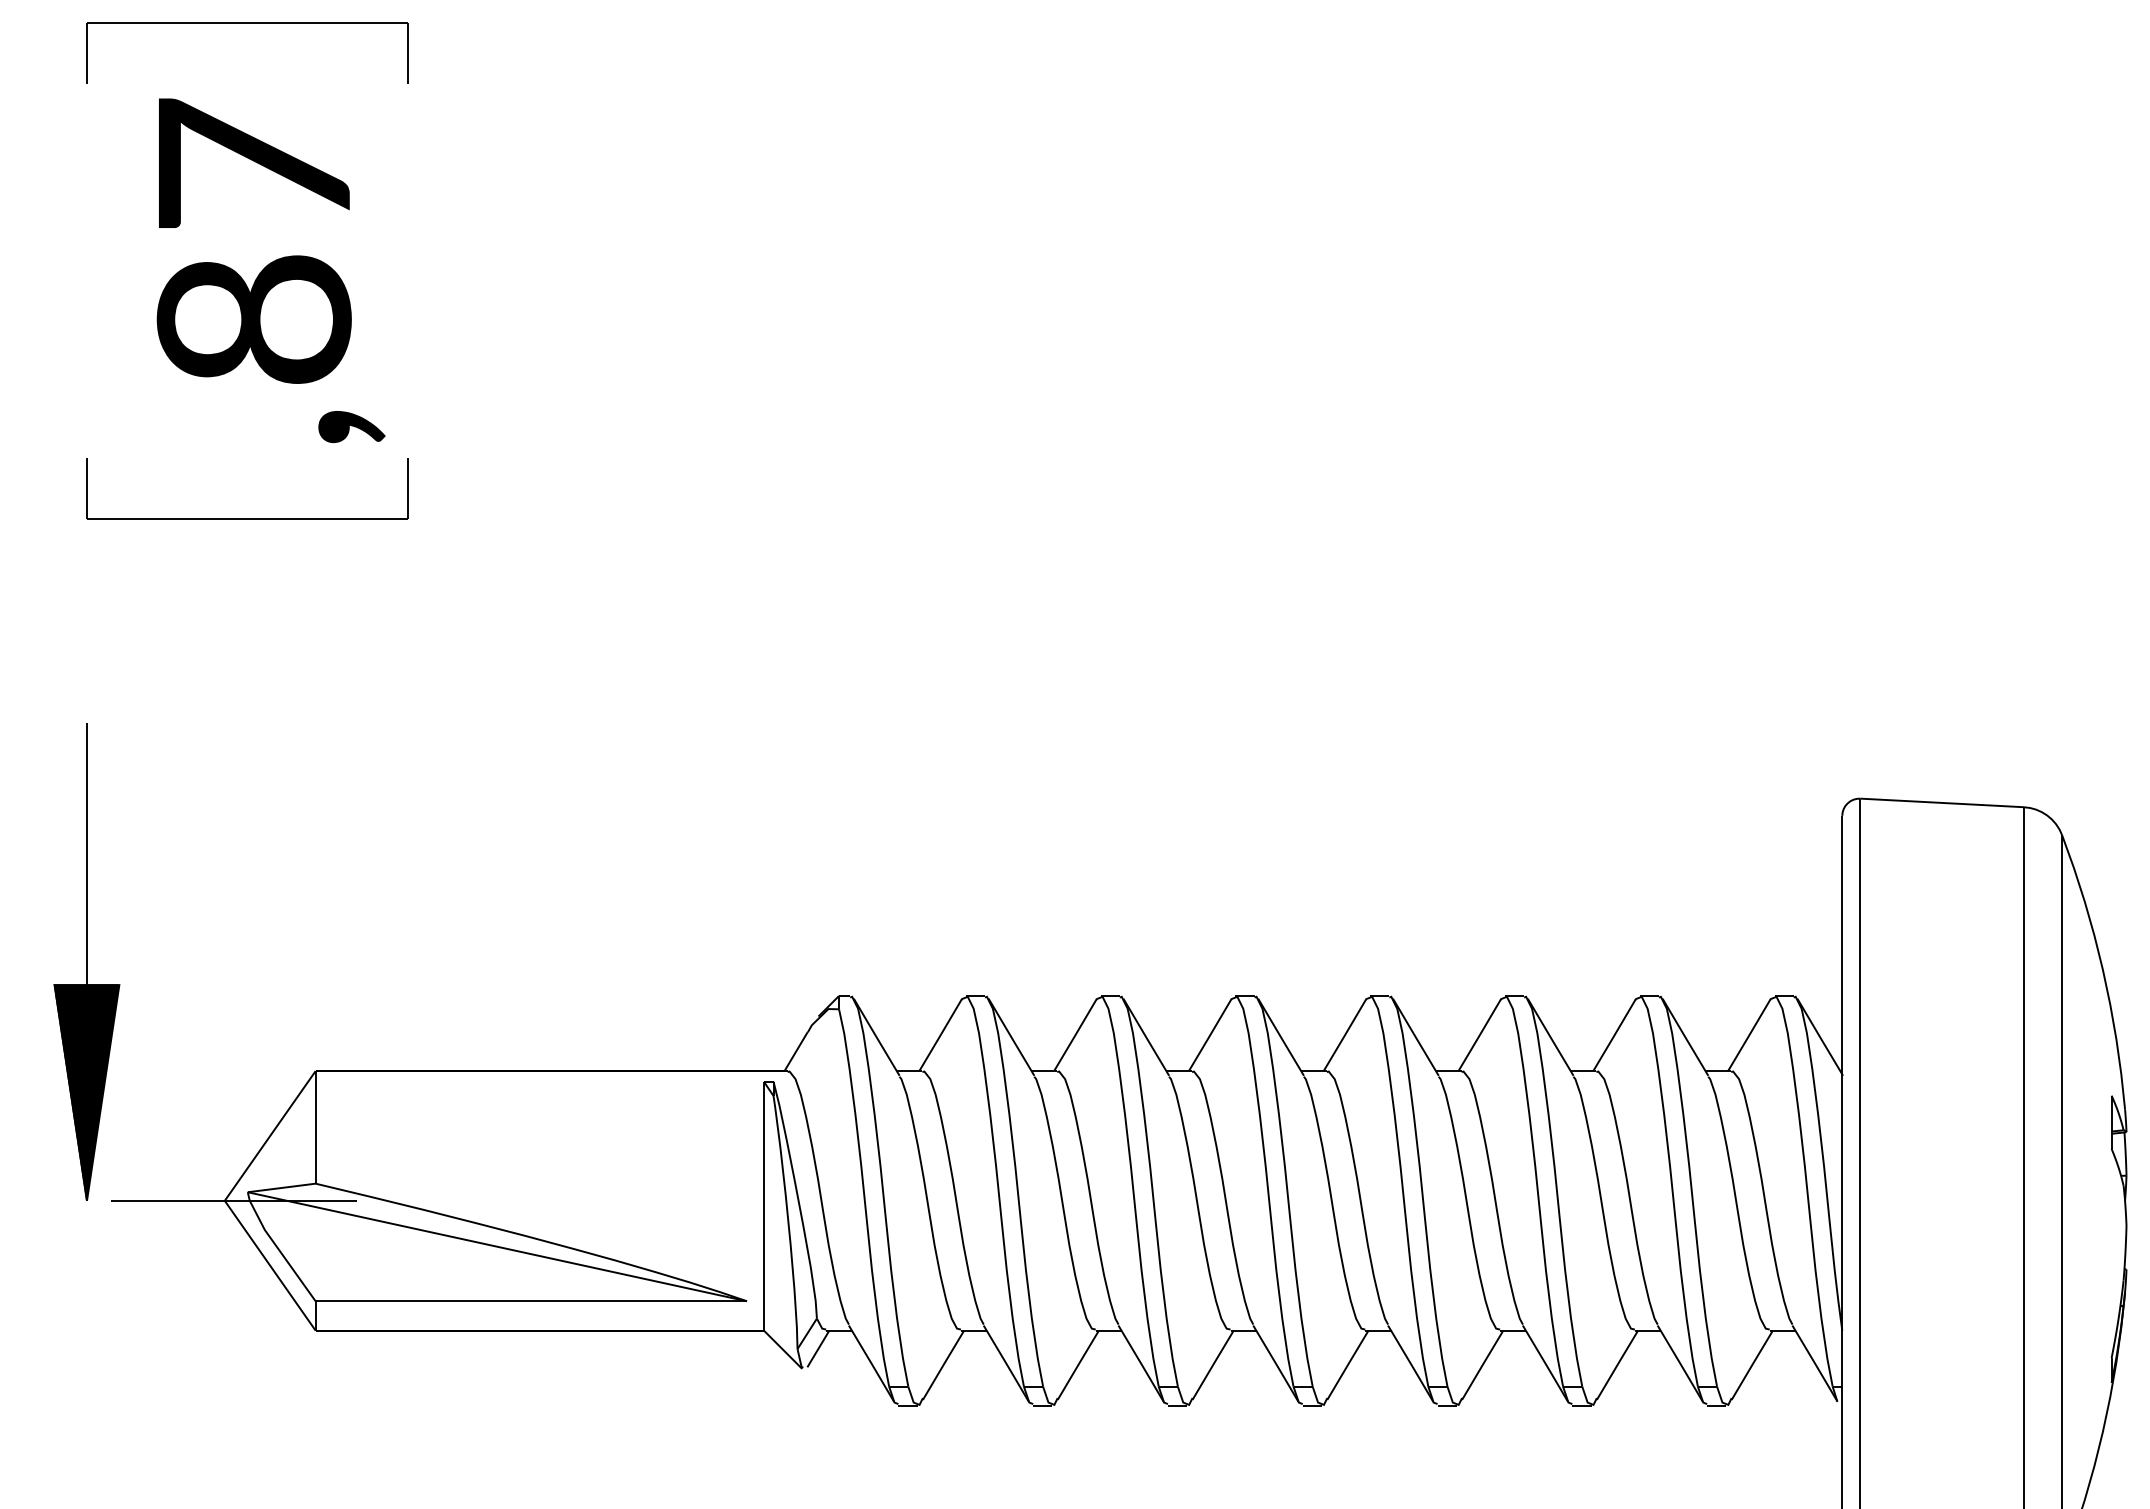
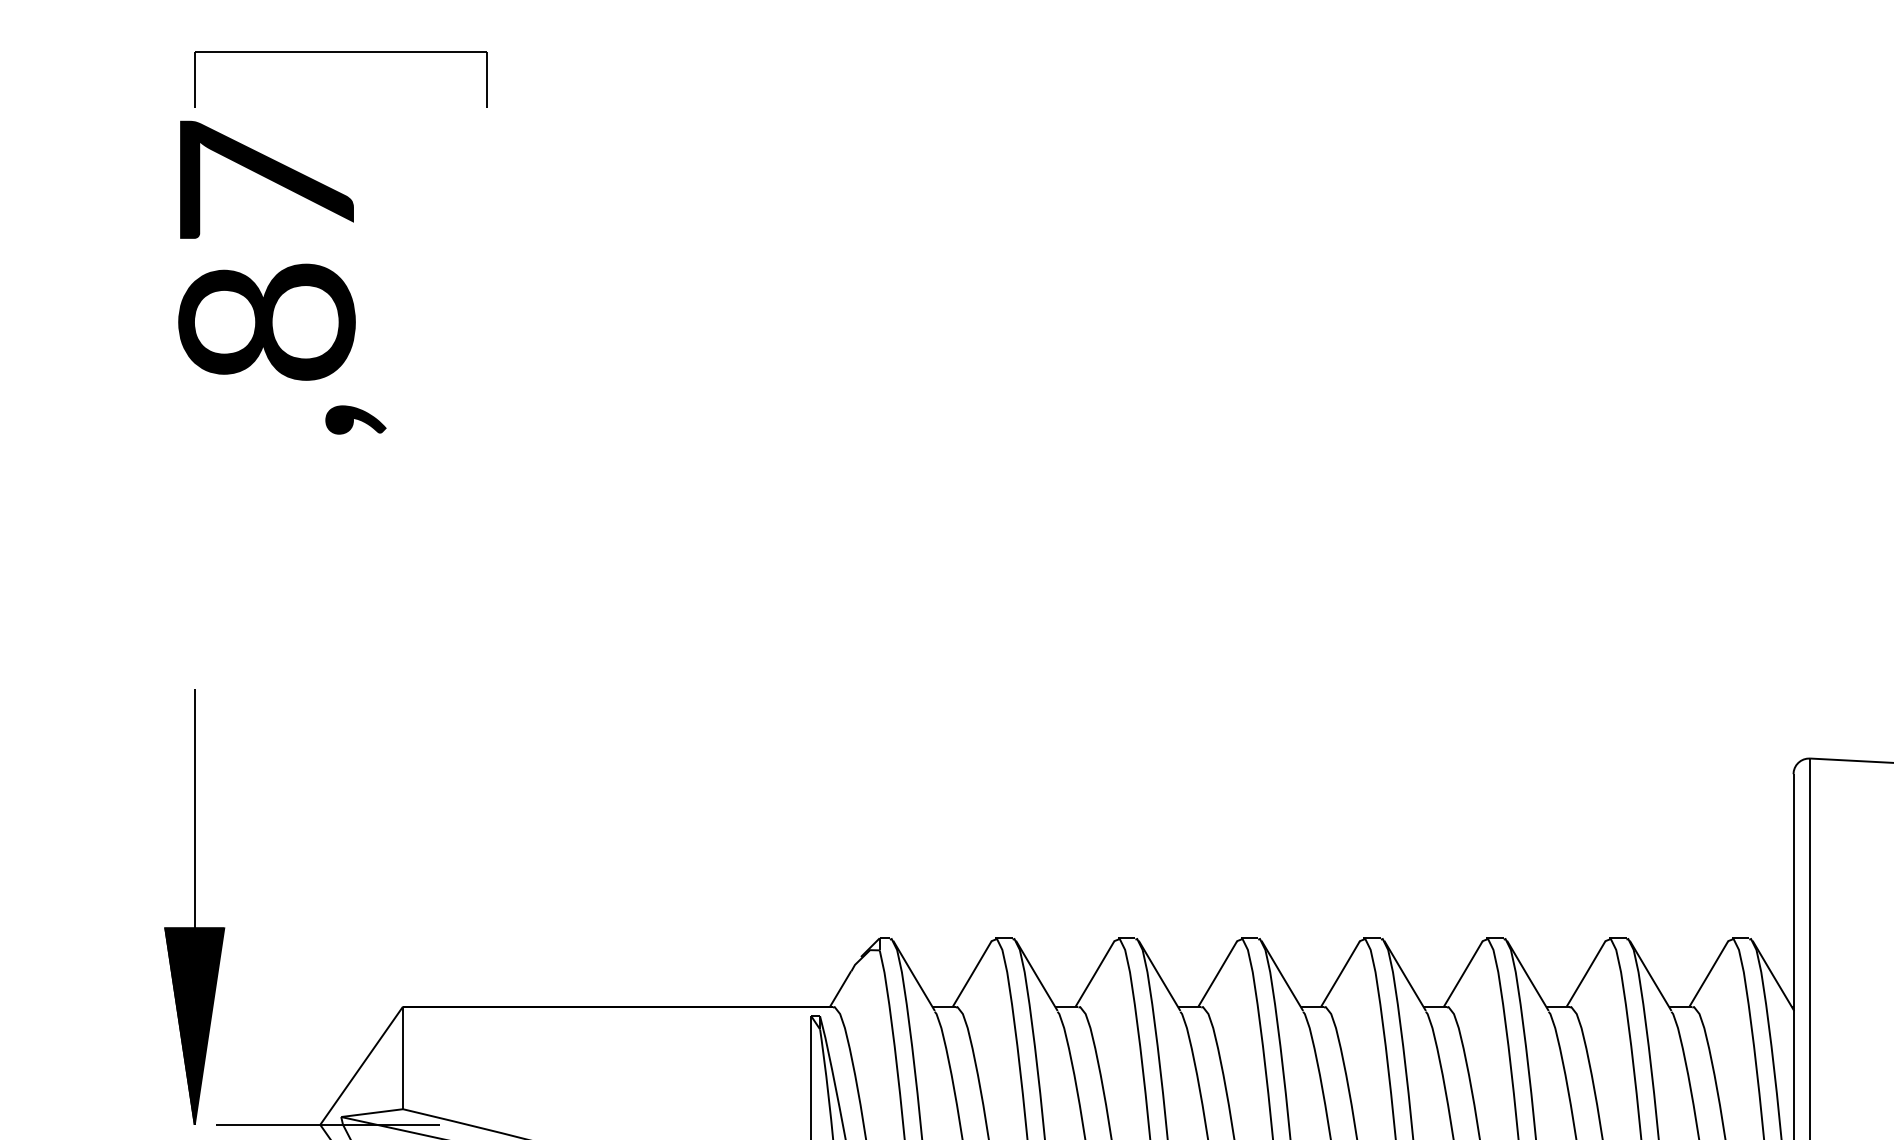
text: (270, 270) -> (281, 277), moved
part: (247, 518) -> (340, 503), removed

